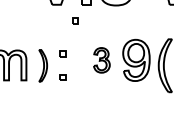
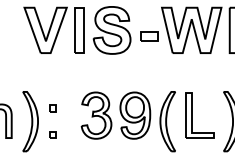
part: (75, 21) -> (66, 71), removed
part: (101, 60) -> (96, 115), size x1.67
part: (43, 65) -> (30, 121), size x1.67

